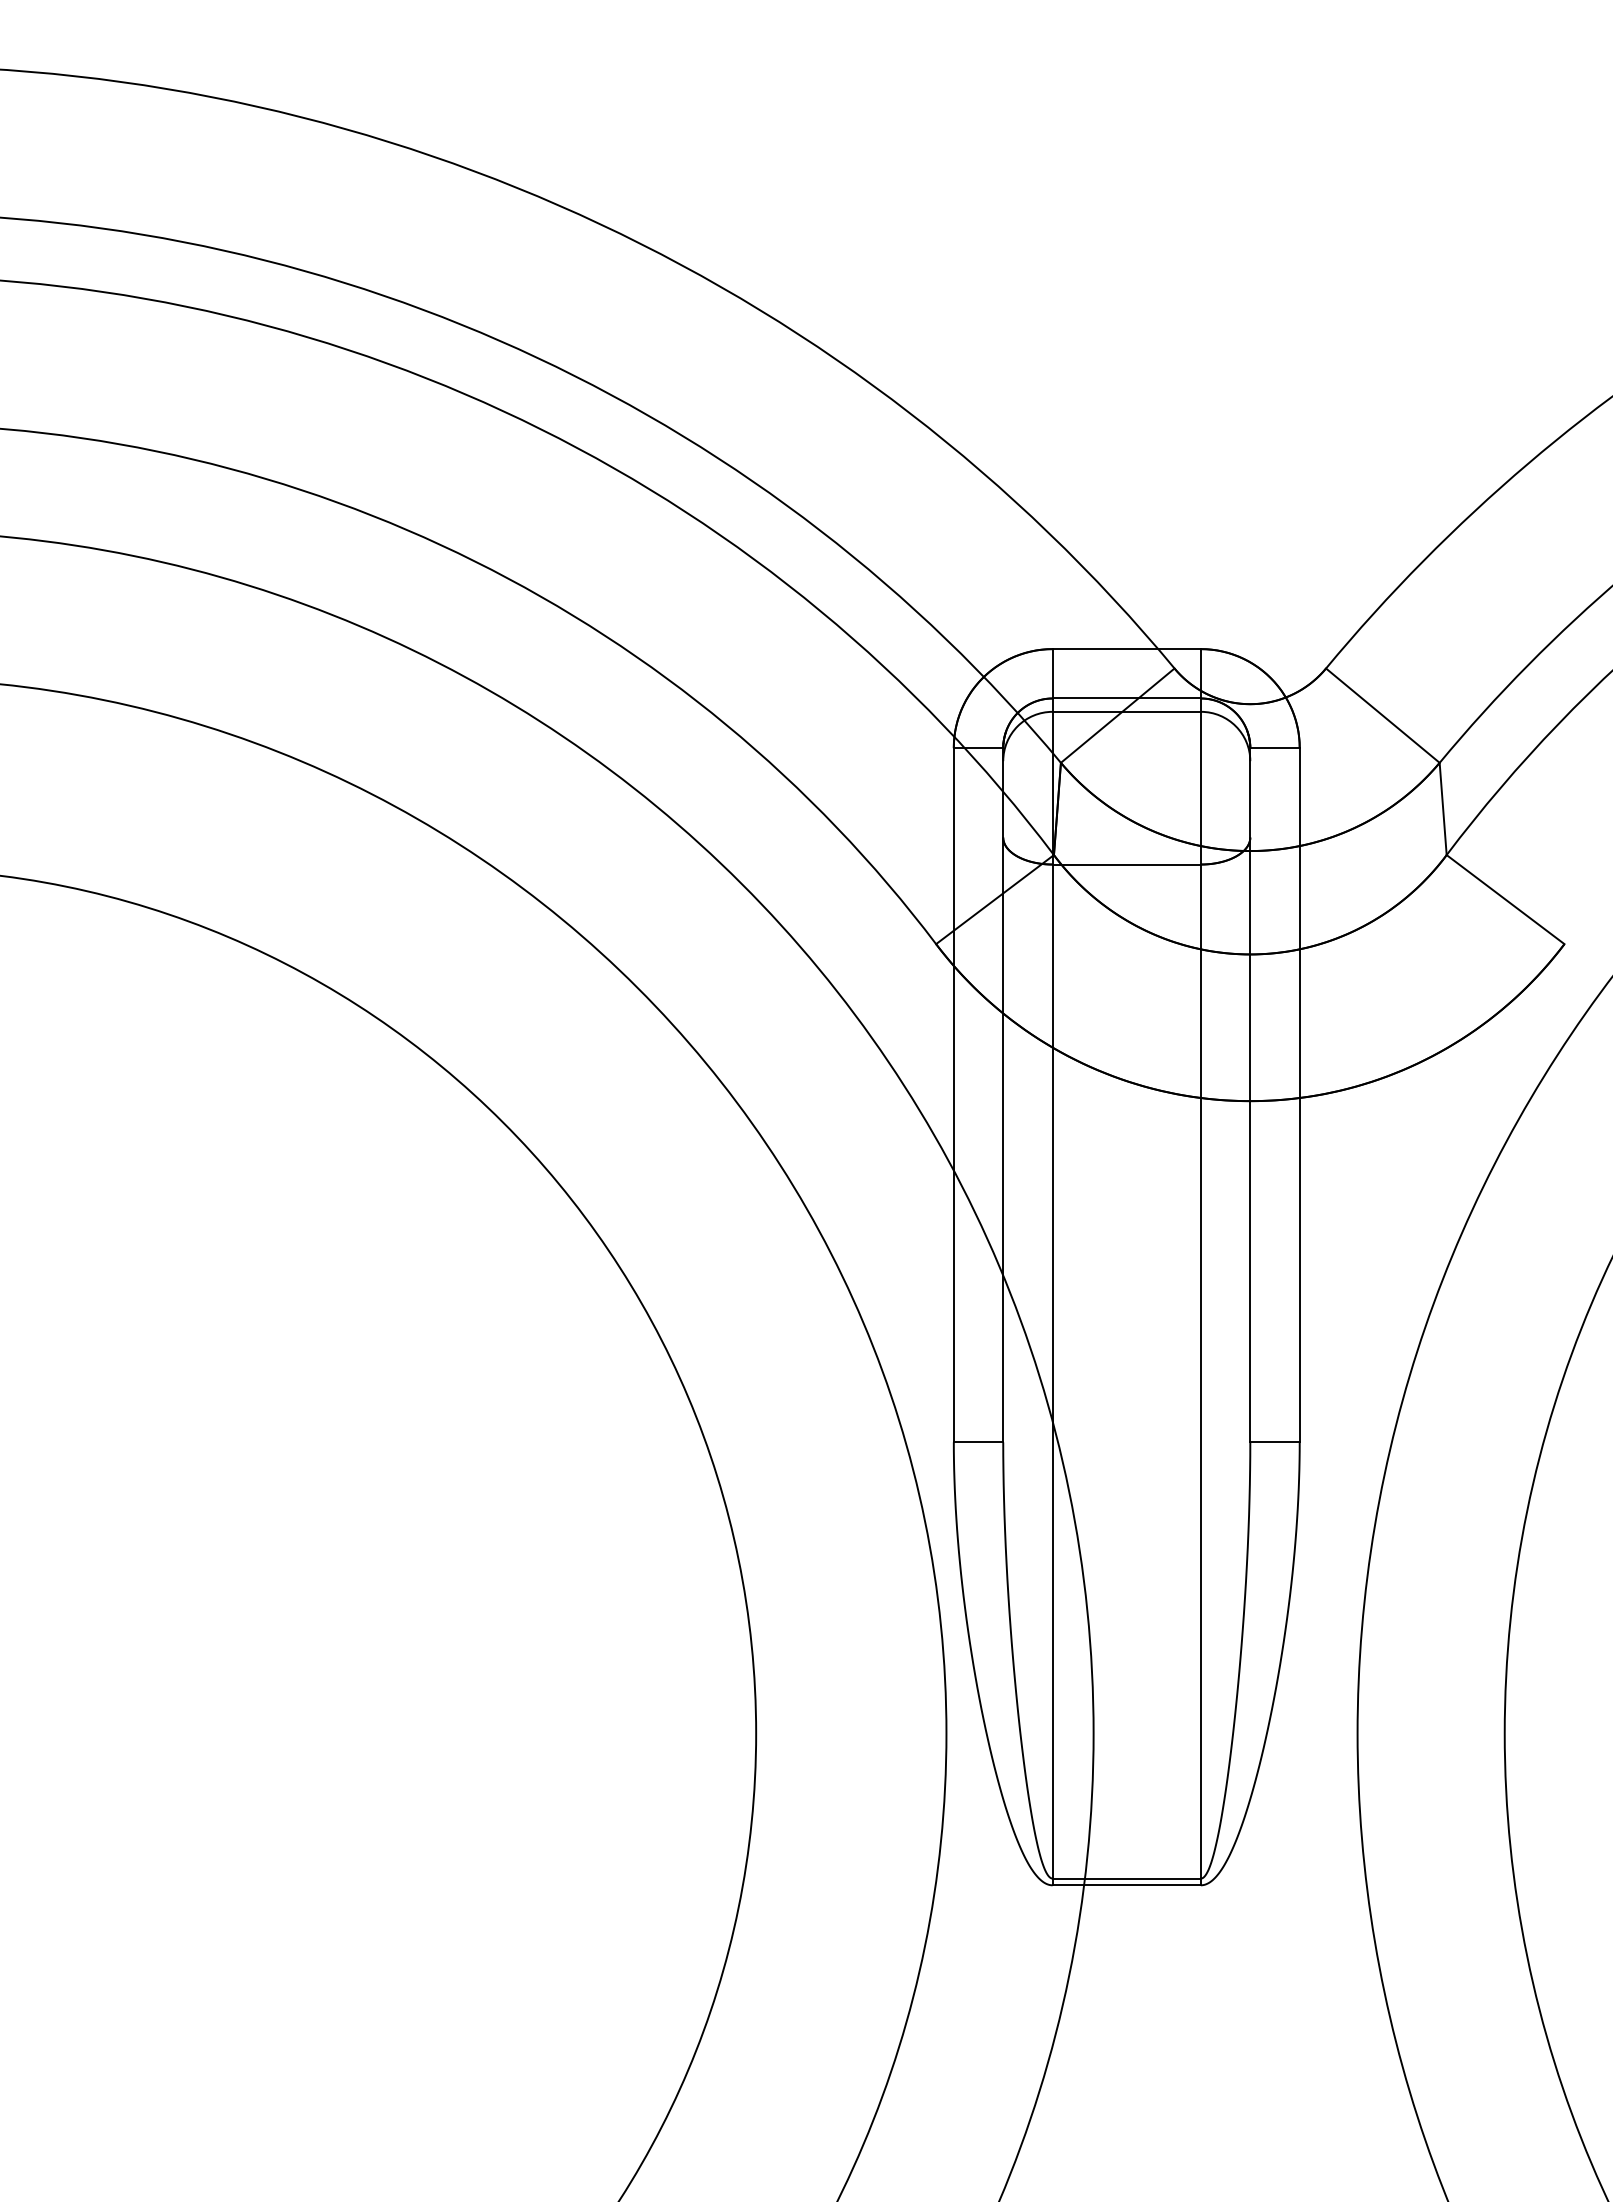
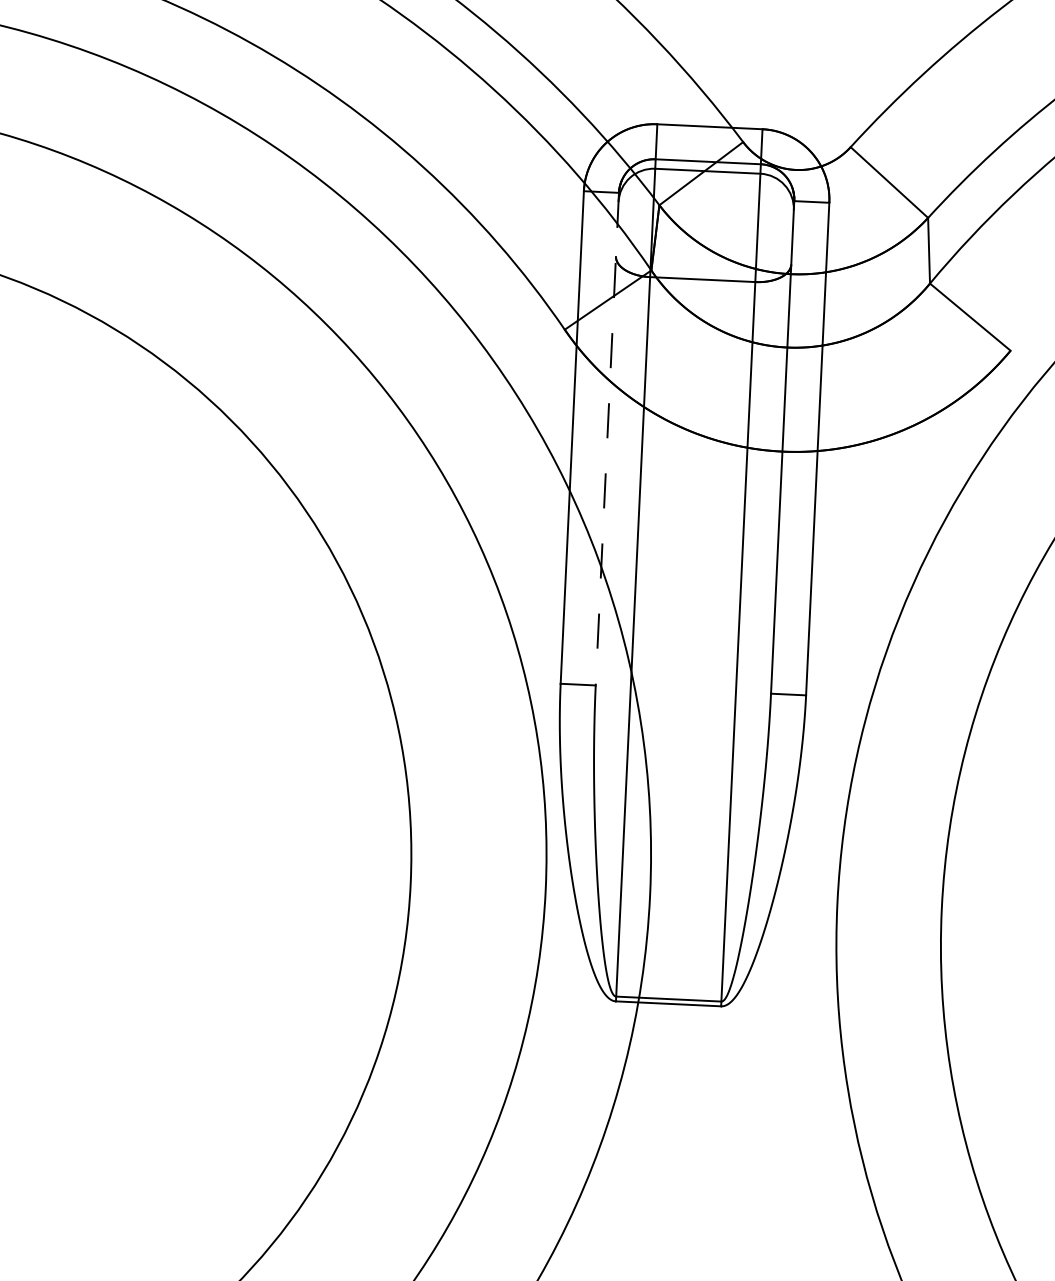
line: (1003, 1095) -> (607, 439), solid -> dashed

